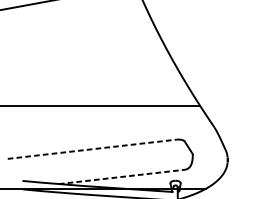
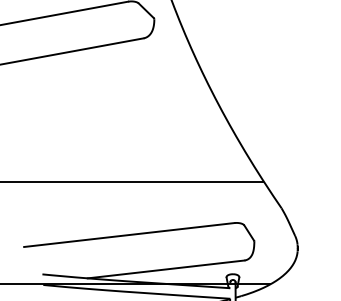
line: (92, 149) -> (129, 235), dashed -> solid
line: (122, 176) -> (166, 269), dashed -> solid

